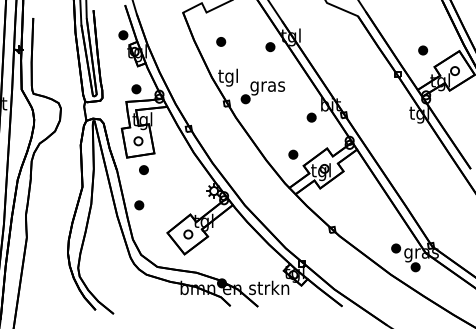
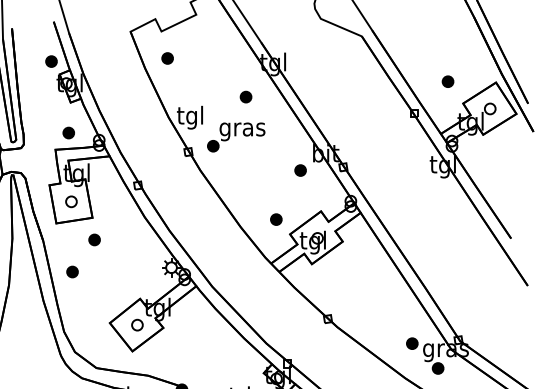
part: (221, 41) -> (168, 57), moved
part: (270, 47) -> (246, 97), moved
part: (143, 169) -> (93, 239), moved
part: (139, 205) -> (72, 272), moved

